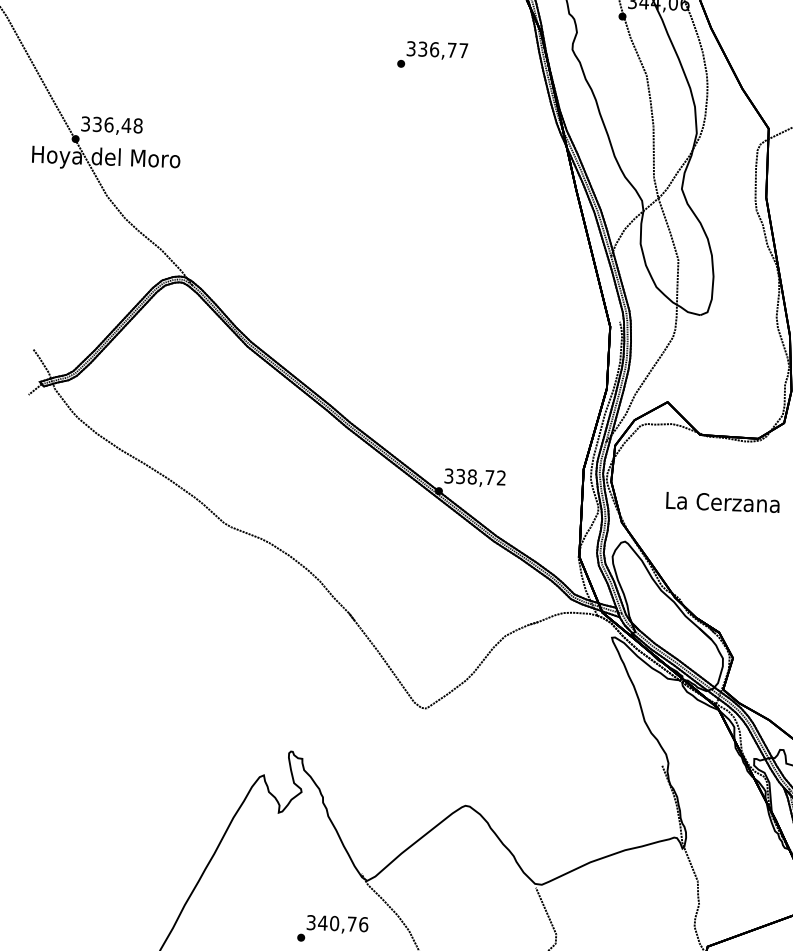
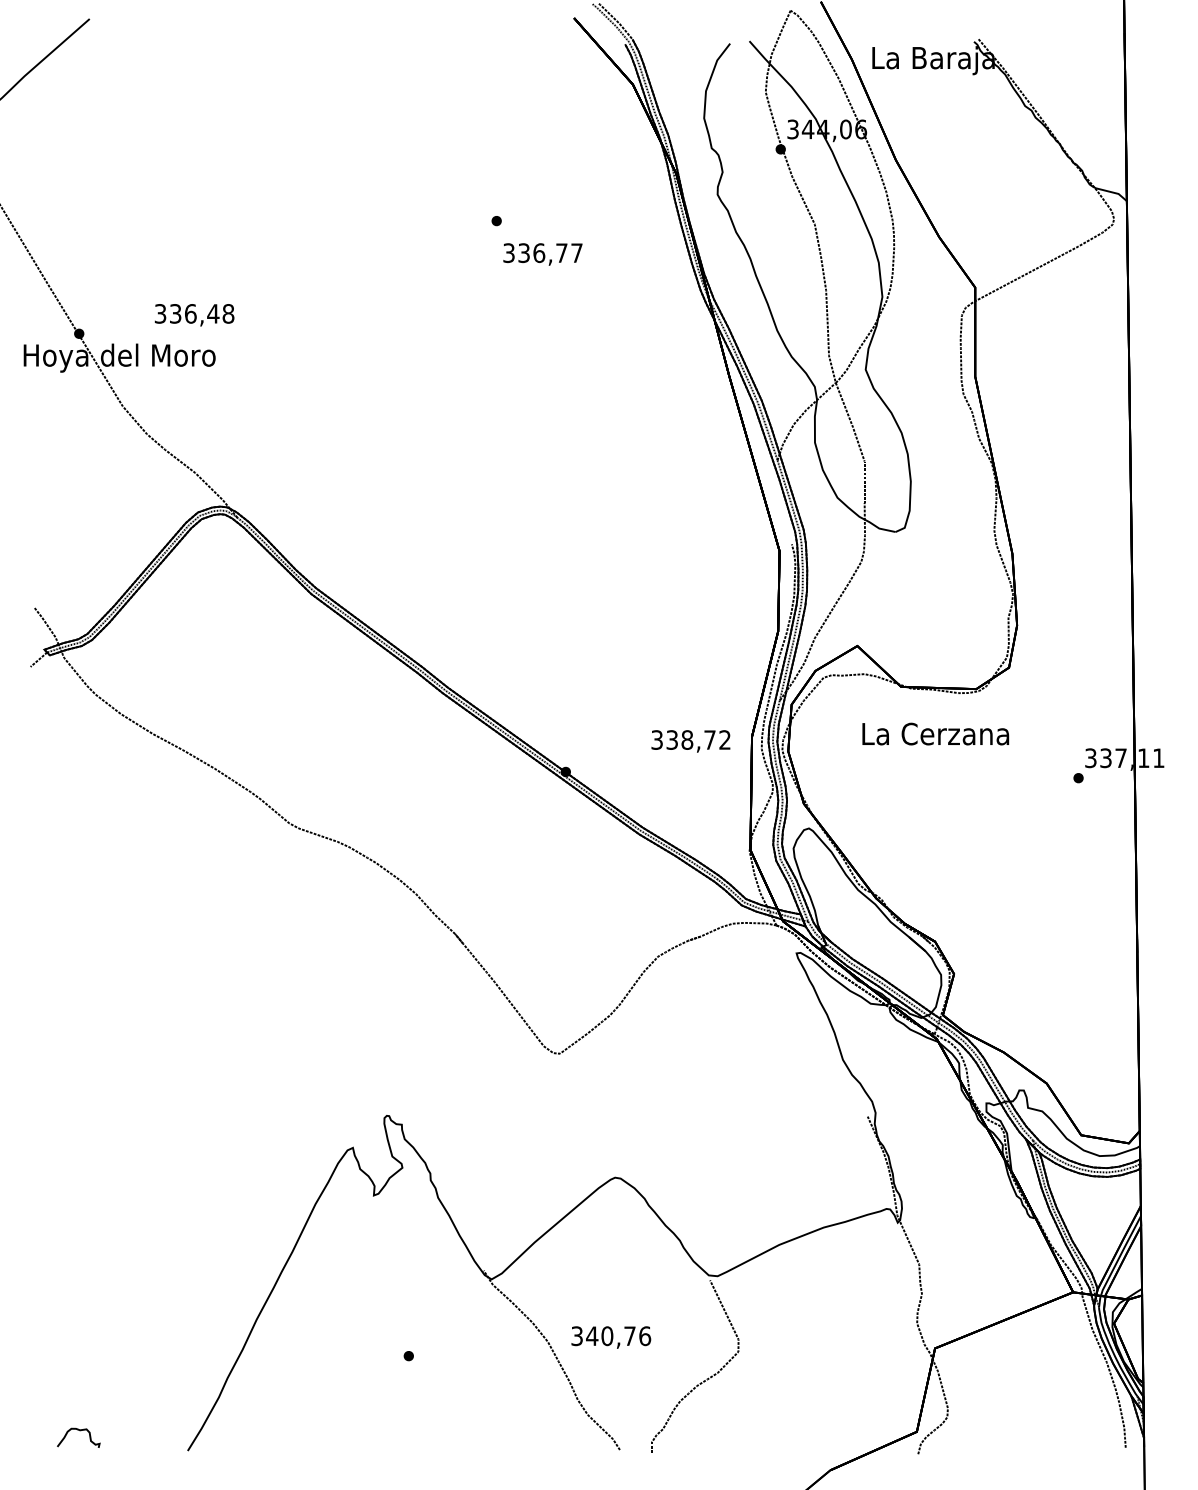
text: (437, 50) -> (542, 254), moved
text: (111, 126) -> (194, 315), moved
text: (474, 478) -> (690, 741), moved
text: (722, 501) -> (935, 733), moved
text: (337, 924) -> (611, 1337), moved

